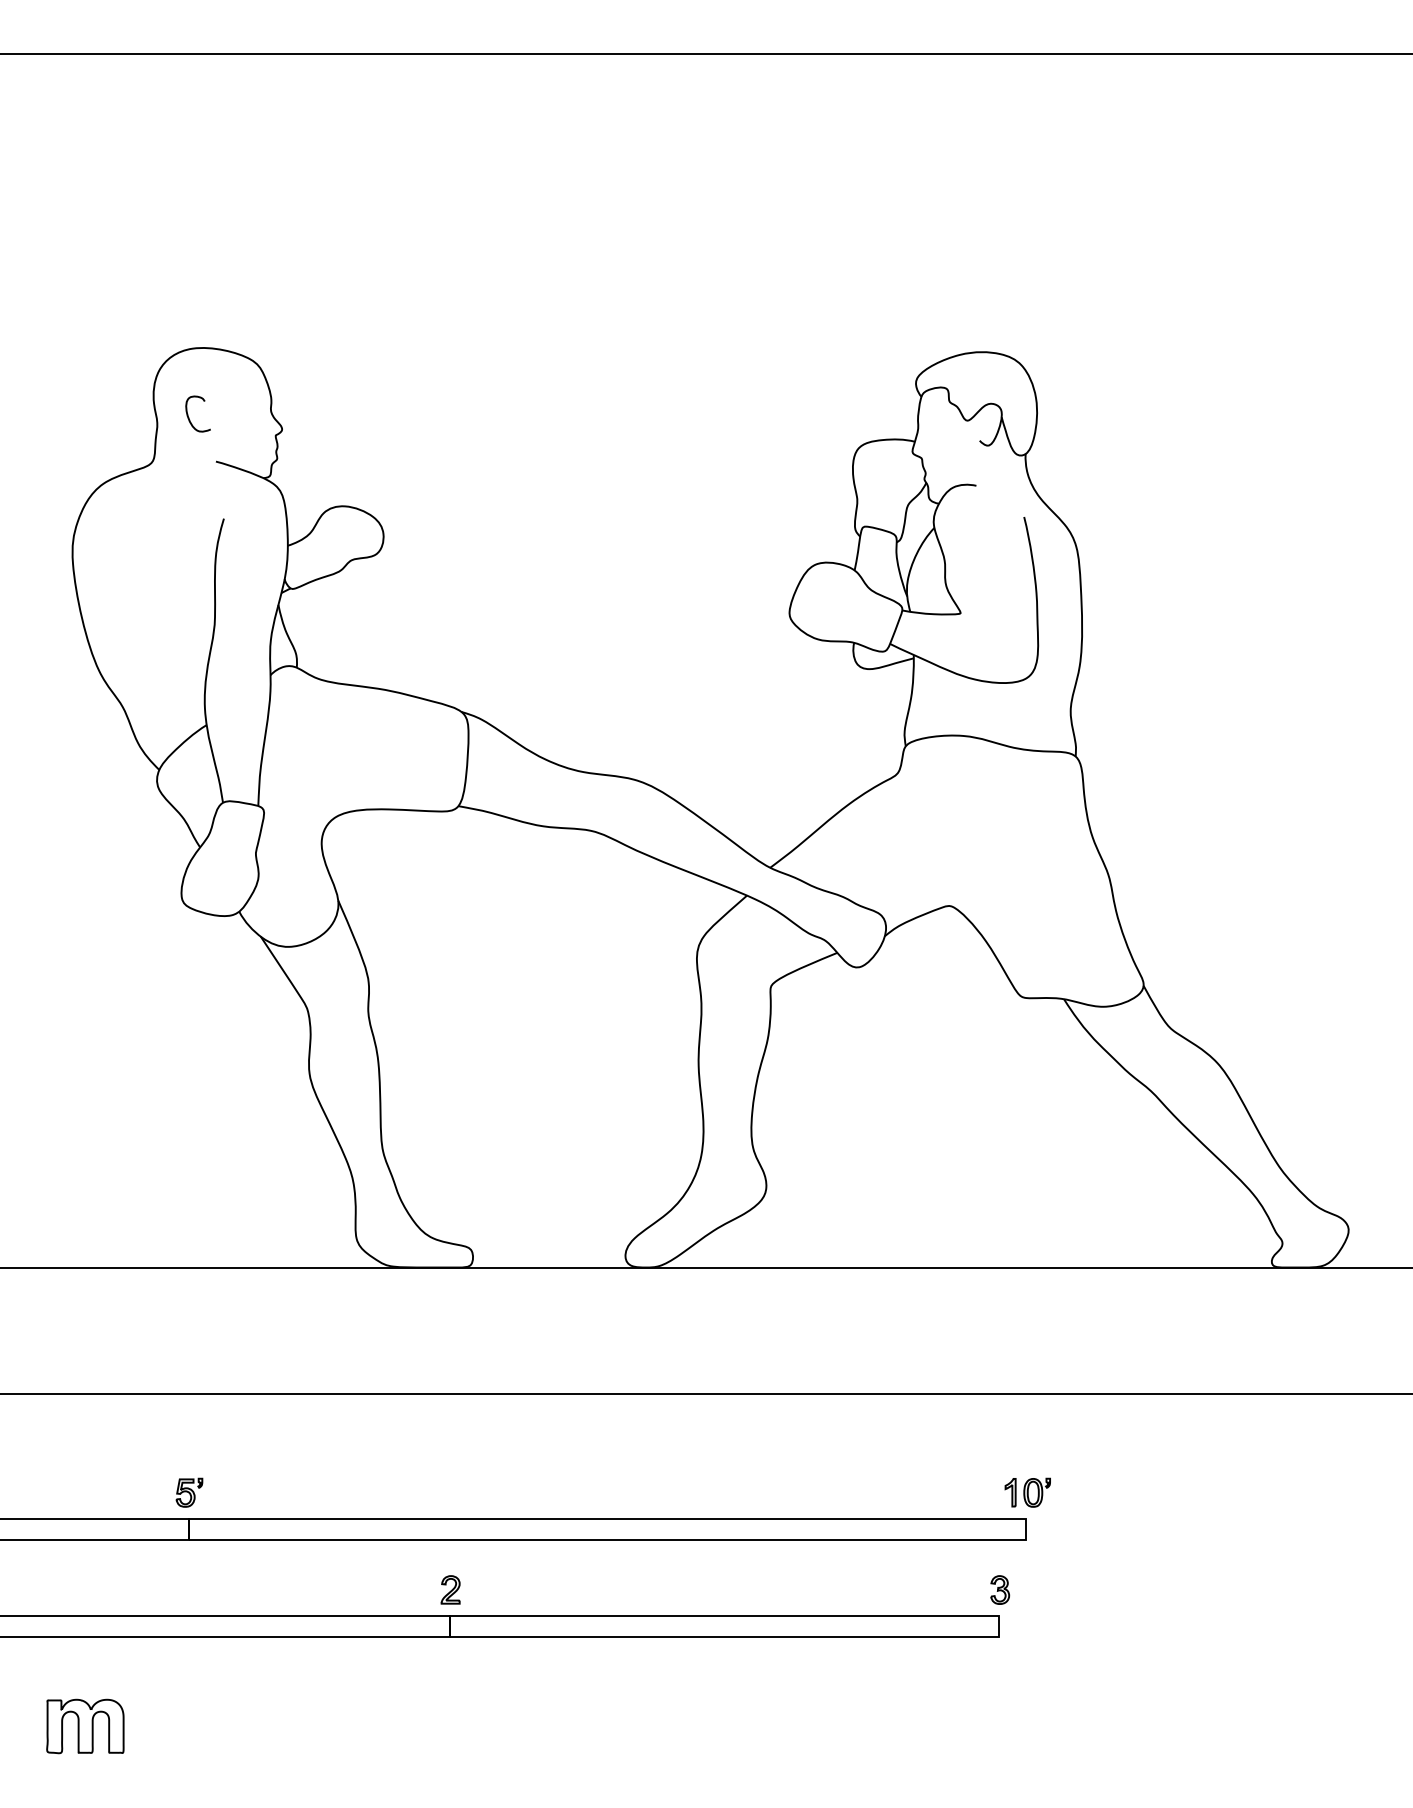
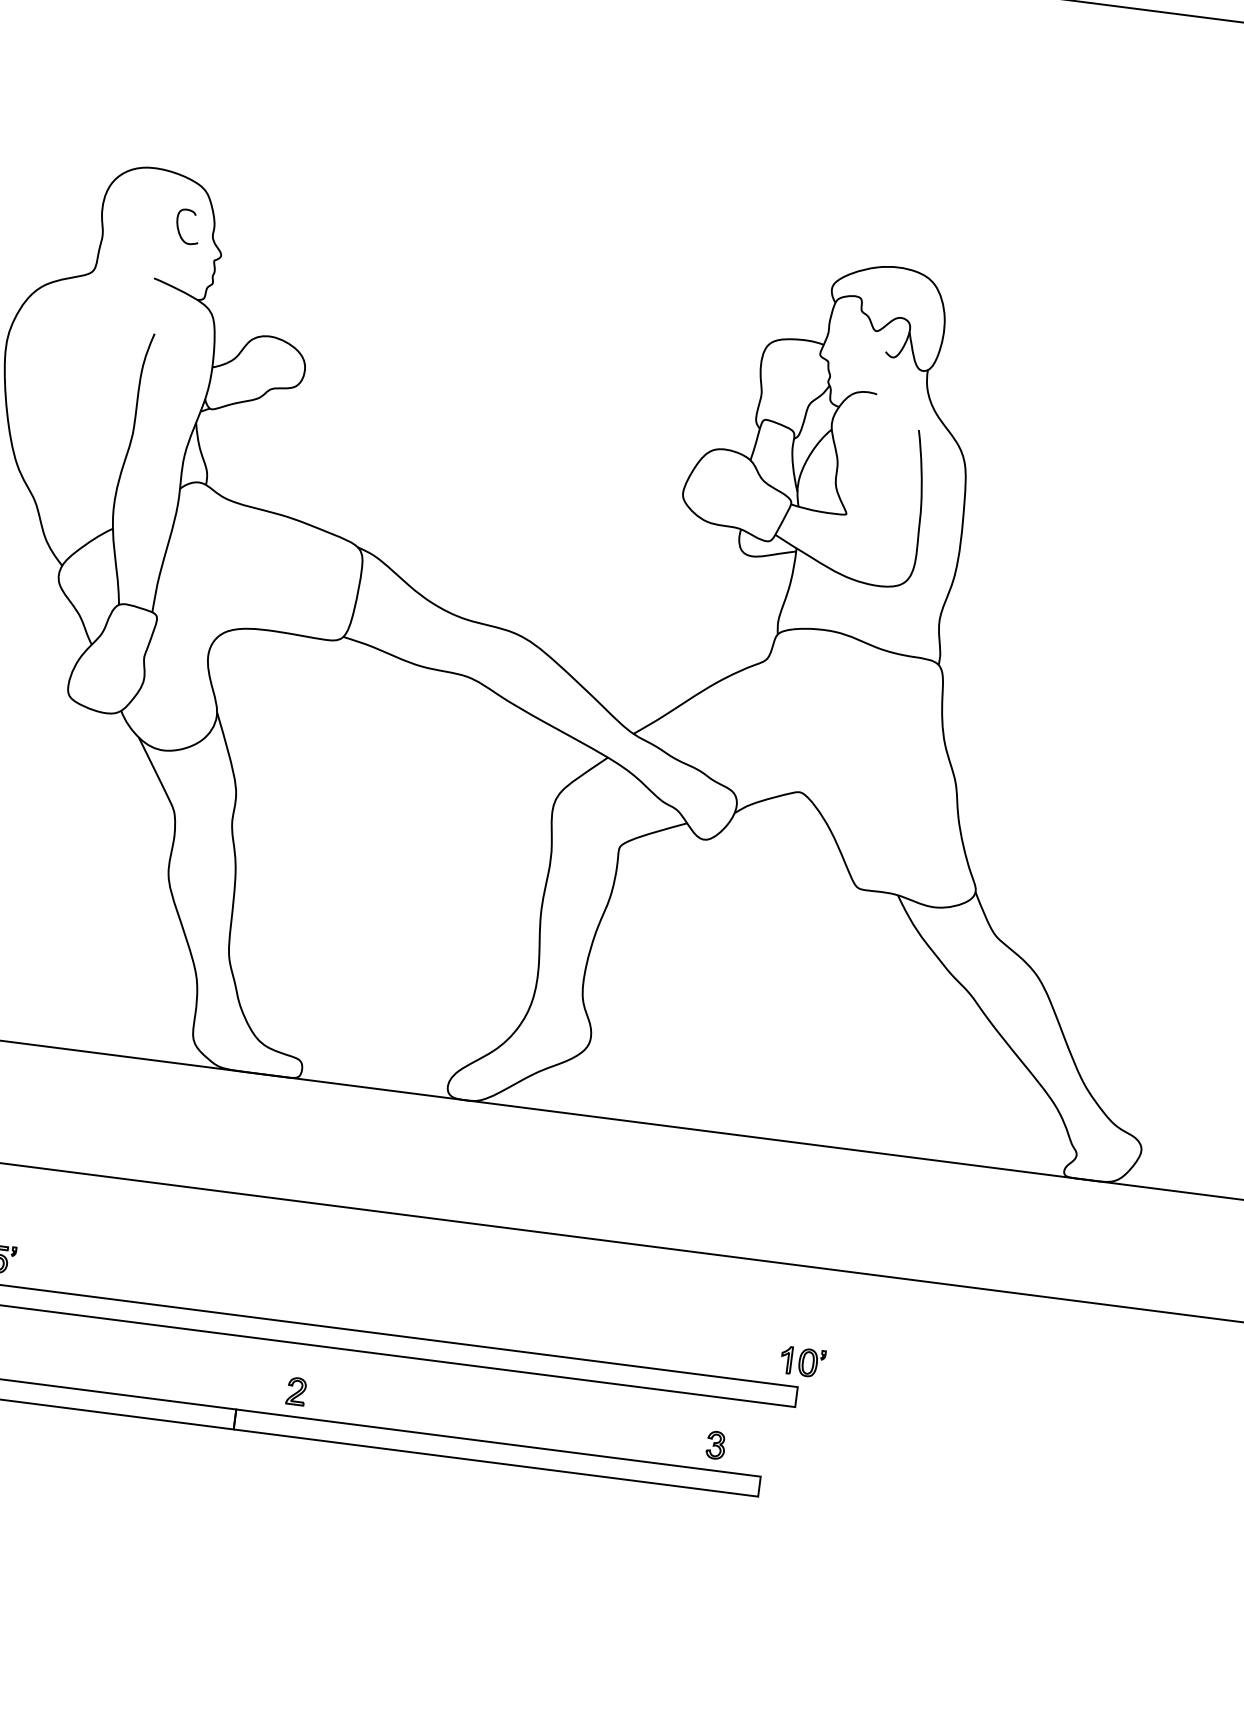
curve: (189, 417) -> (179, 229), moved
part: (450, 1589) -> (296, 1391), moved
part: (1000, 1589) -> (716, 1444), moved

